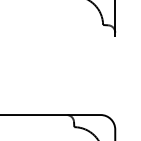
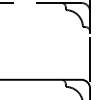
line: (116, 85) -> (90, 62), added

